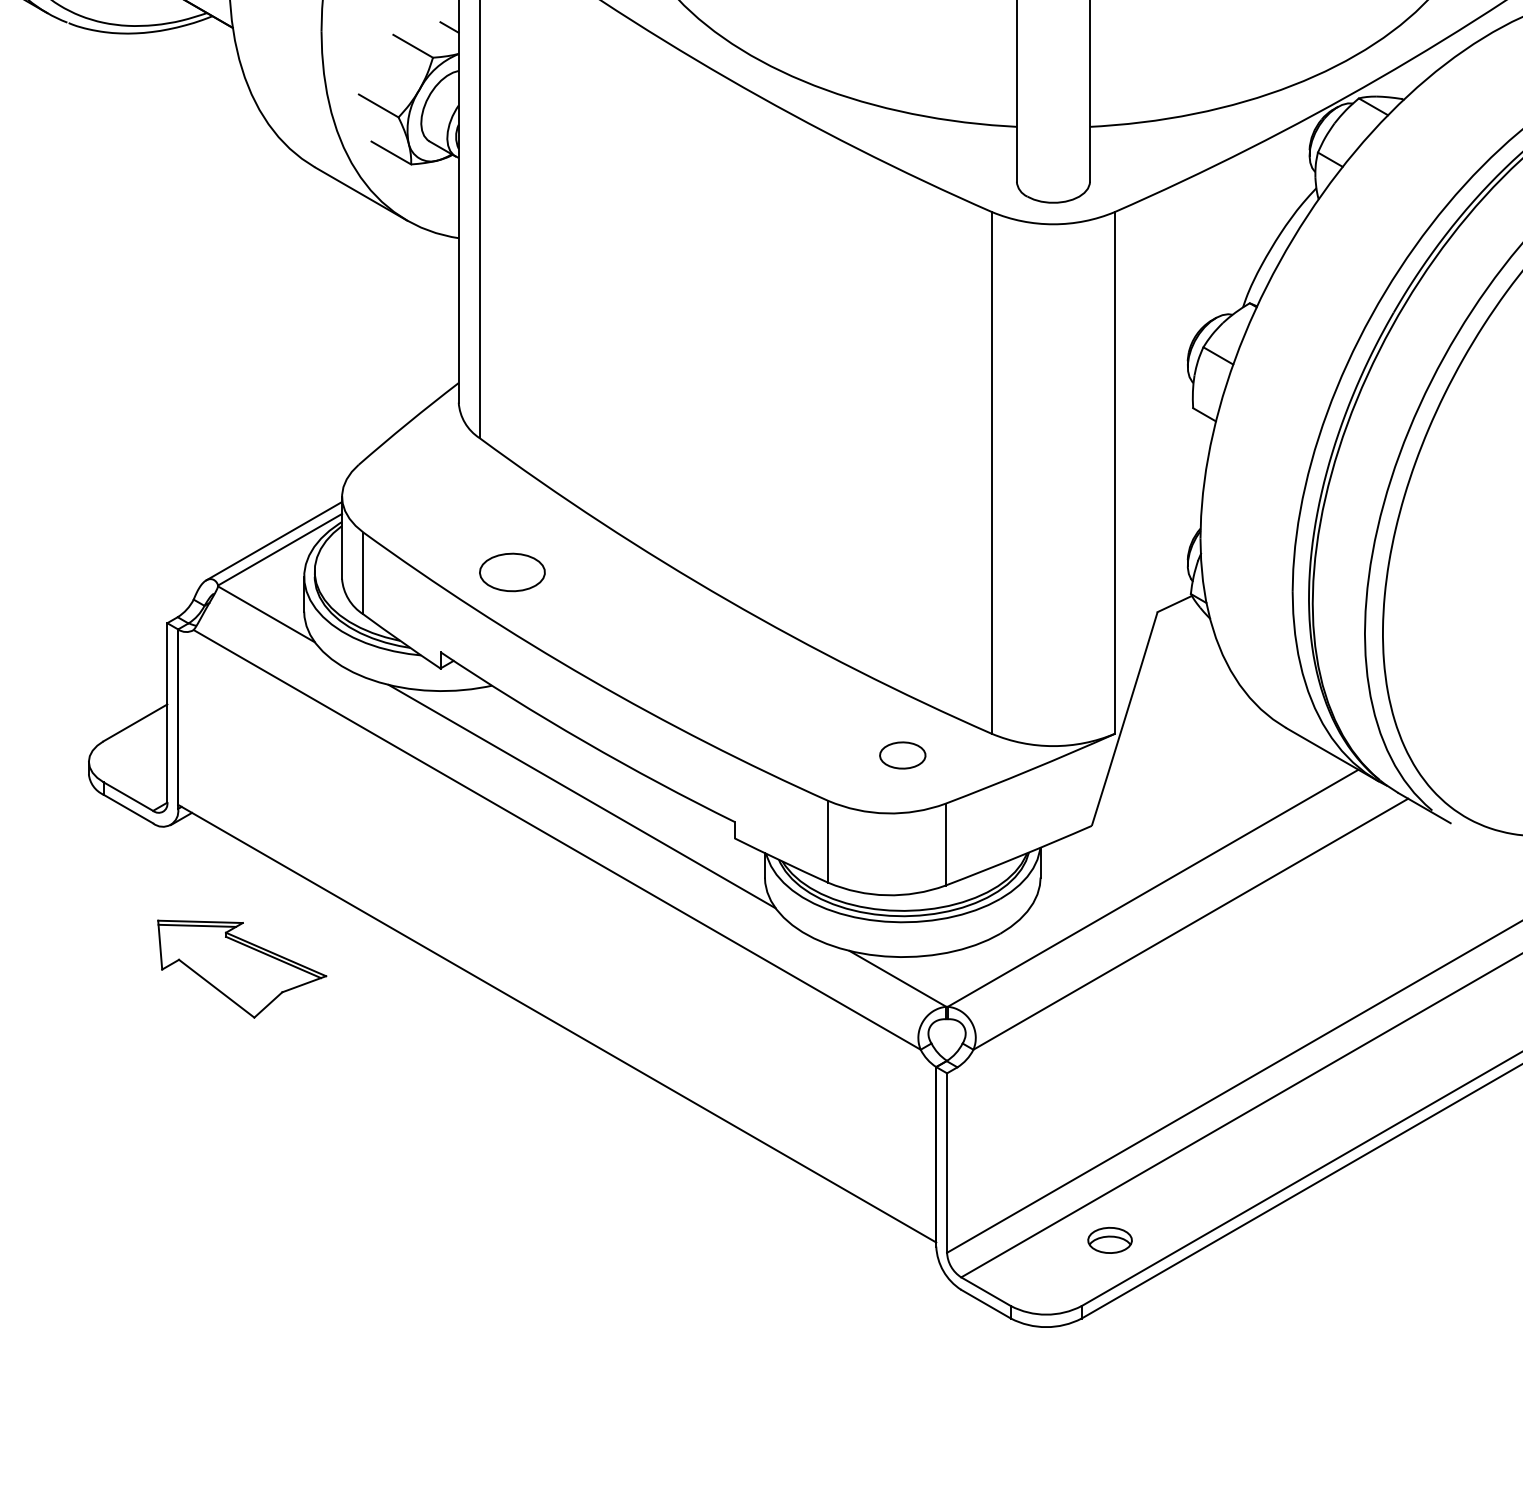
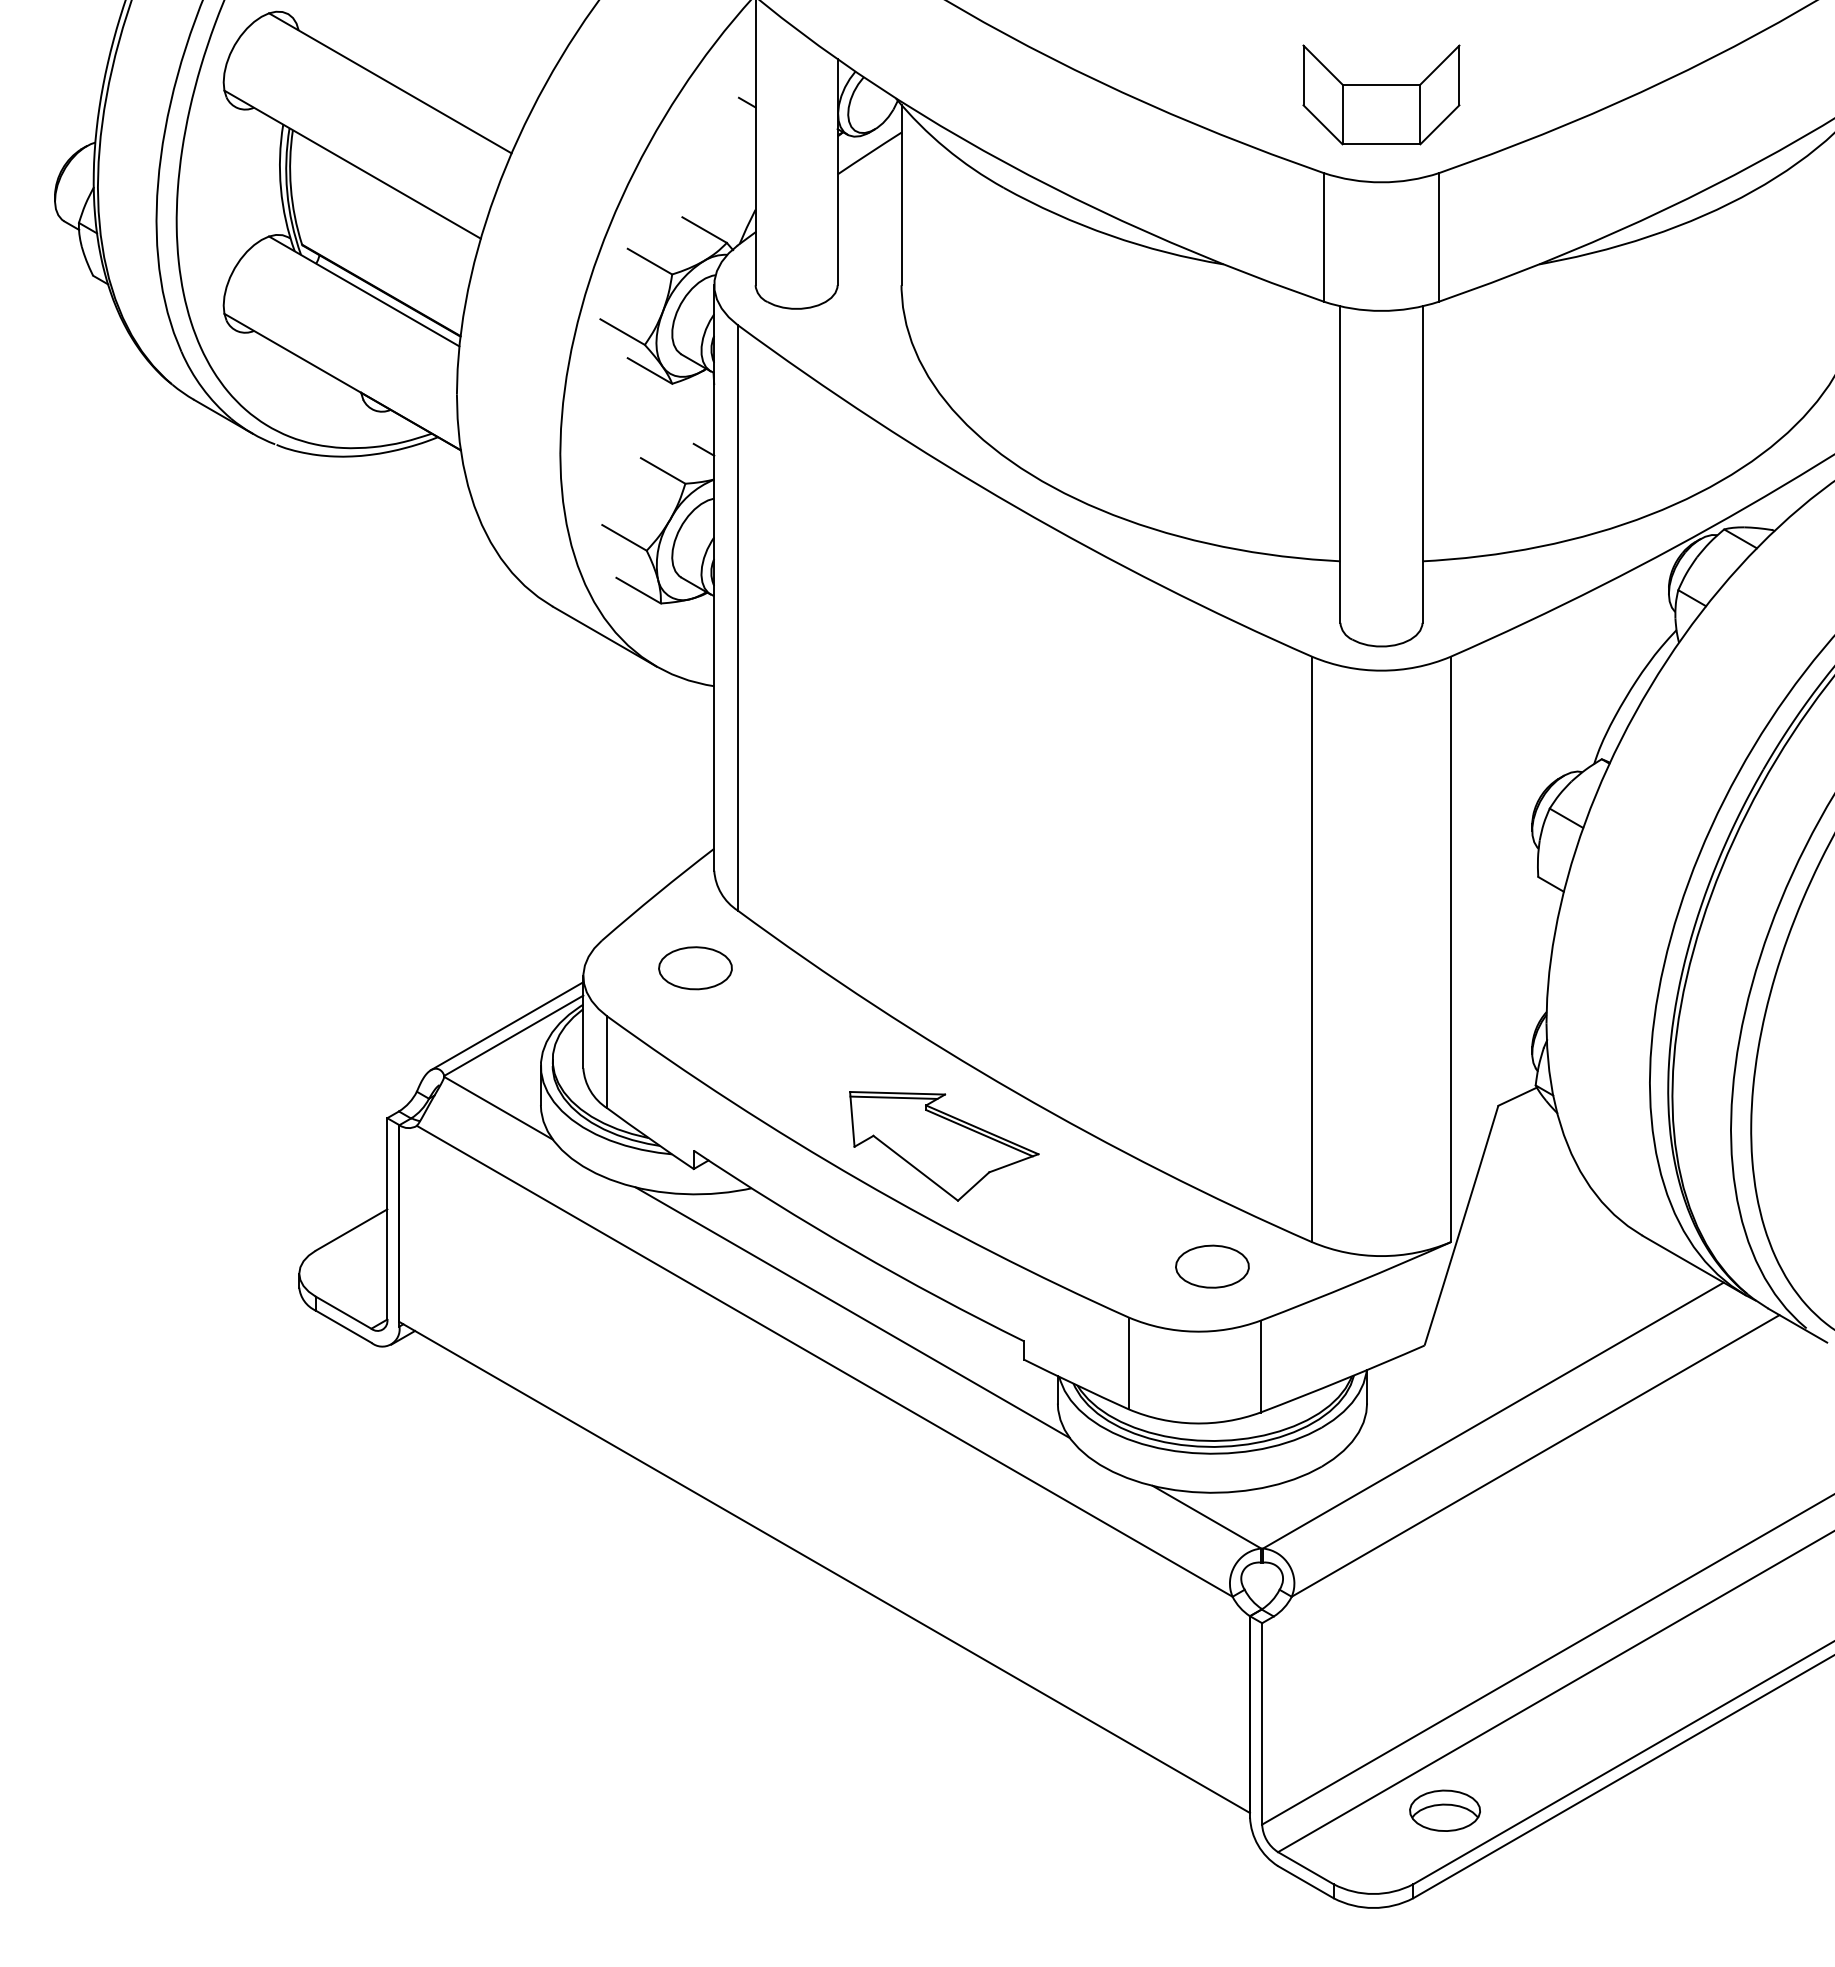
part: (512, 572) -> (695, 968), moved
part: (902, 755) -> (1212, 1266), size x1.43
part: (242, 969) -> (944, 1146), moved
part: (1109, 1240) -> (1444, 1810), size x1.43

